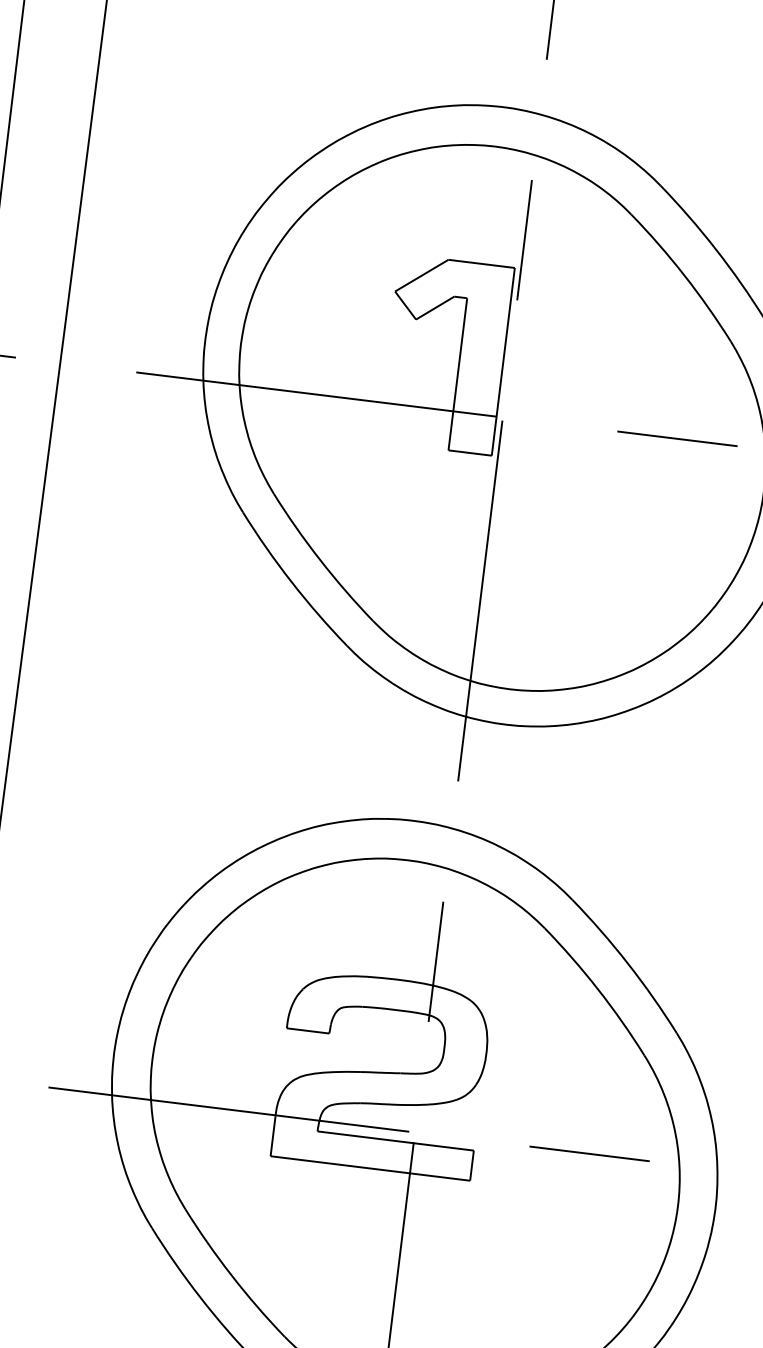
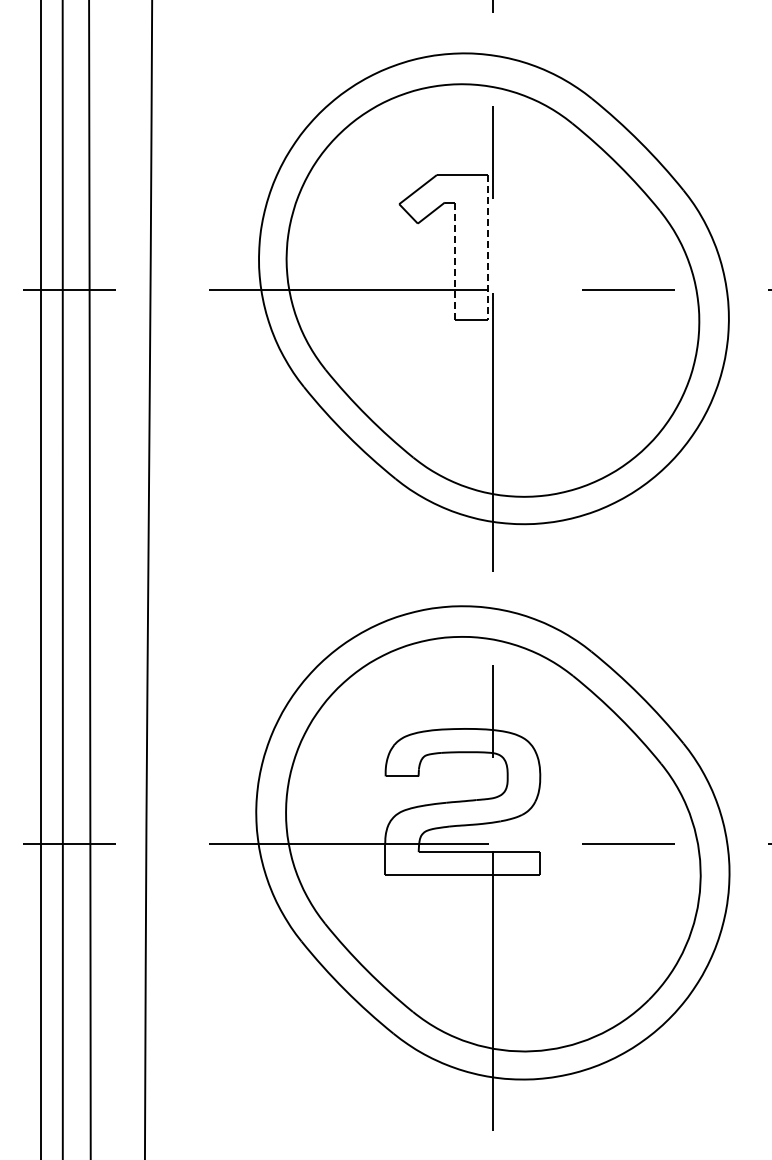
line: (503, 361) -> (488, 247), solid -> dashed
line: (457, 374) -> (454, 261), solid -> dashed

